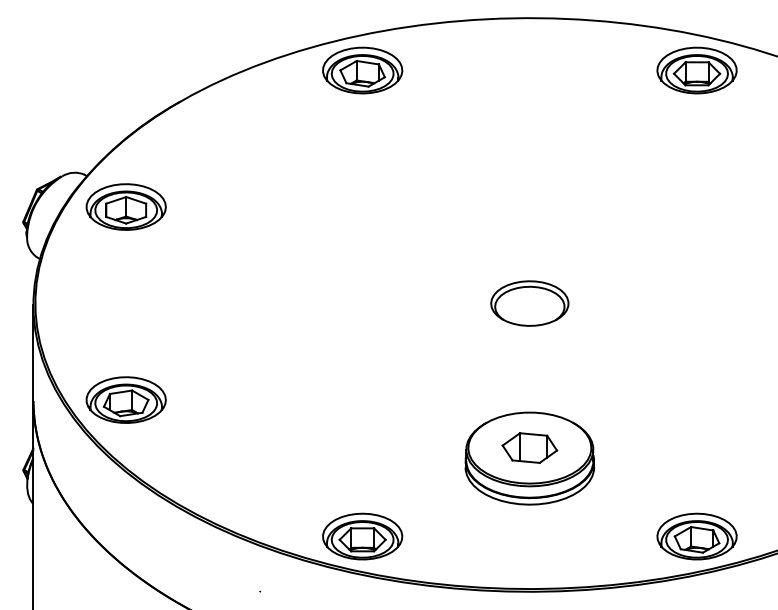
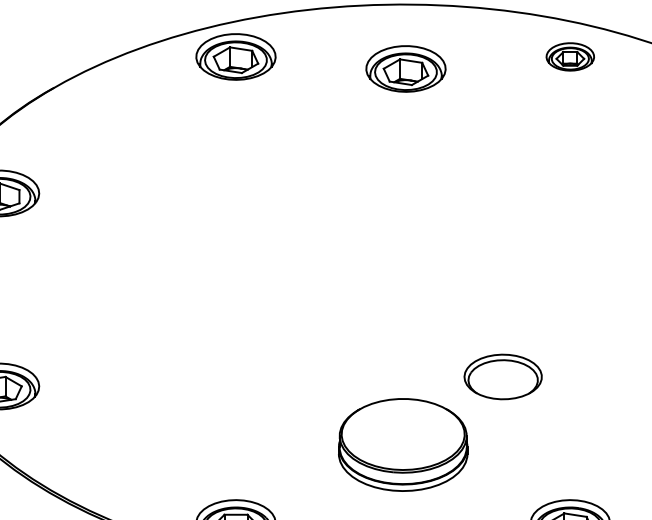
part: (696, 70) -> (569, 56), size x0.6
part: (532, 82) -> (405, 68), added
part: (529, 303) -> (502, 376), moved
part: (529, 447) -> (402, 433), removed

